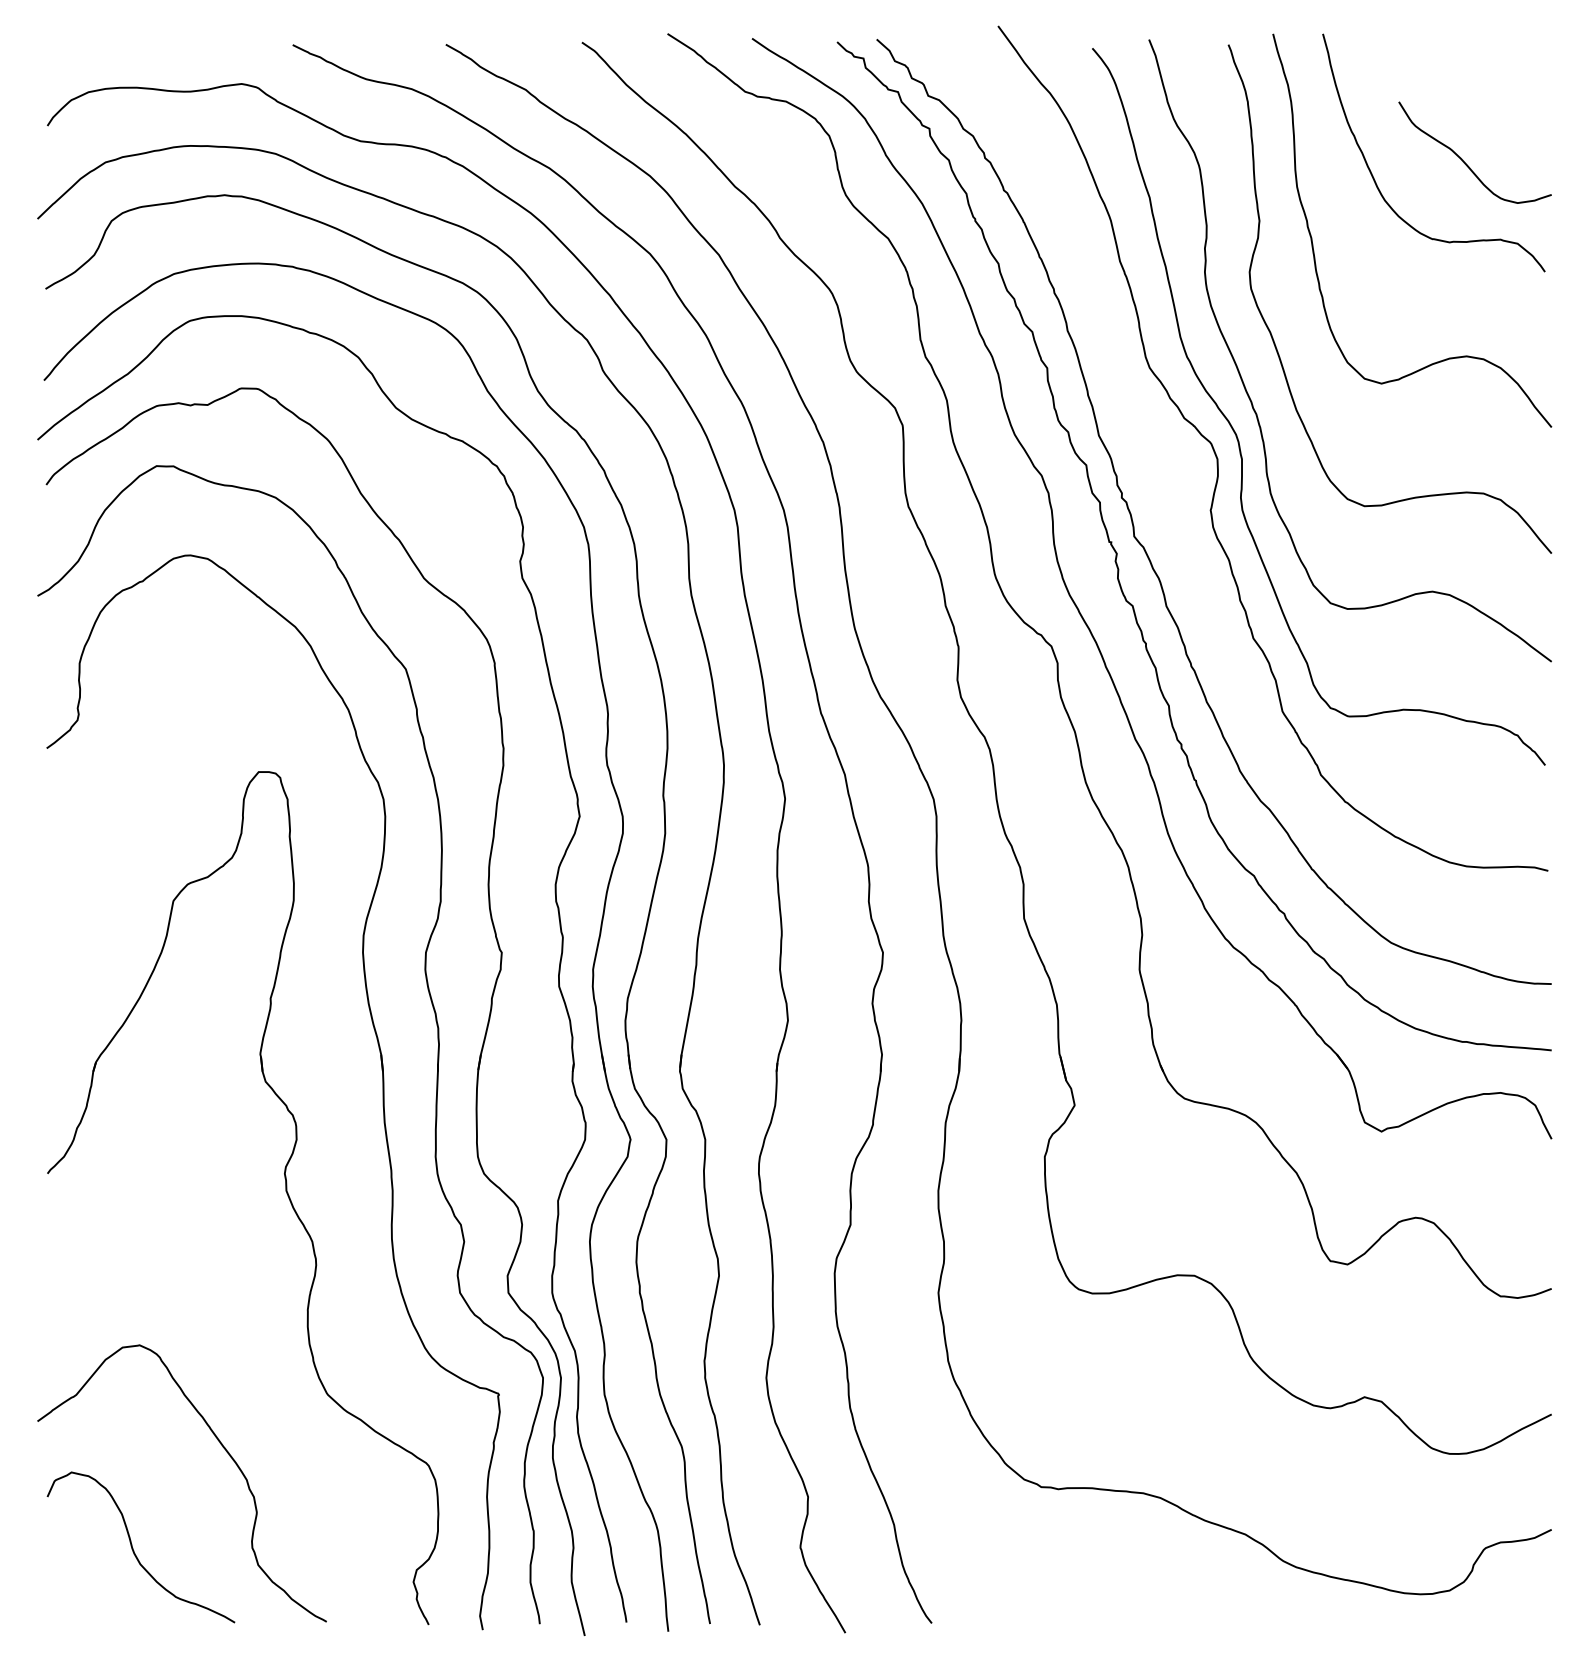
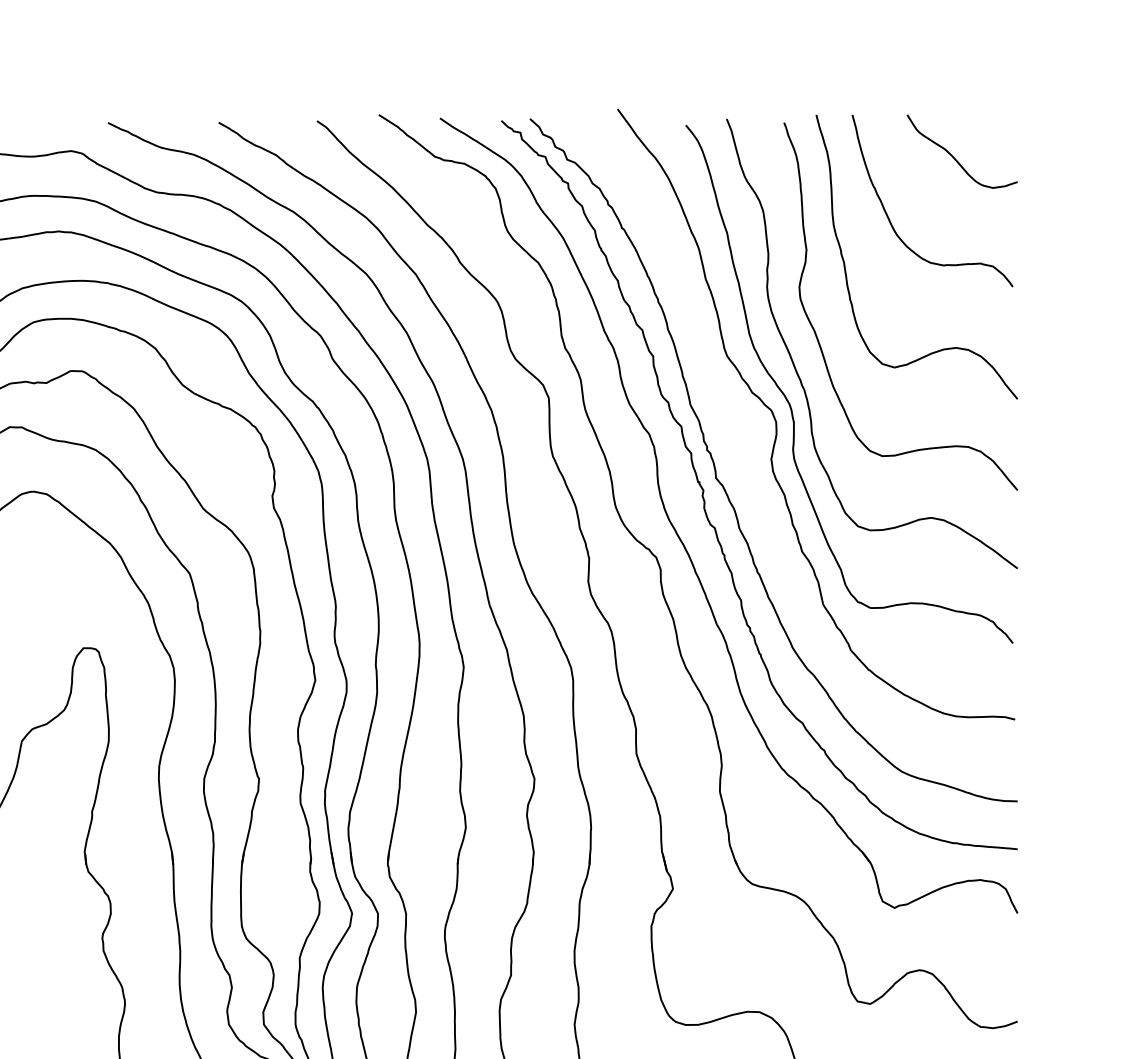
curve: (1462, 158) -> (953, 155), moved

